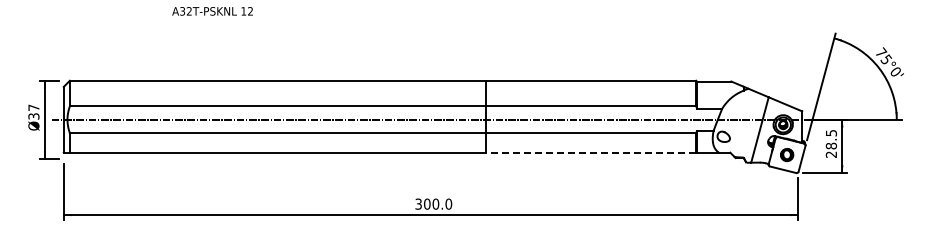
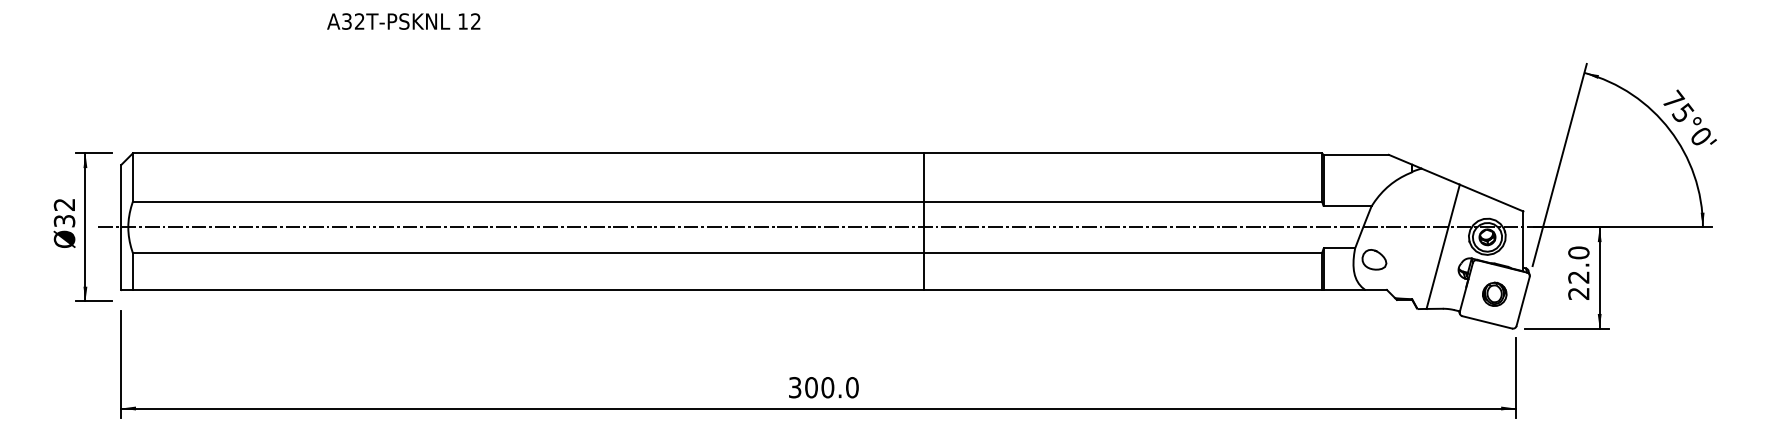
text: (33, 107) -> (63, 204), Ø37 -> Ø32
text: (831, 139) -> (1579, 264), 28.5 -> 22.0
line: (591, 152) -> (1123, 289), dashed -> solid

